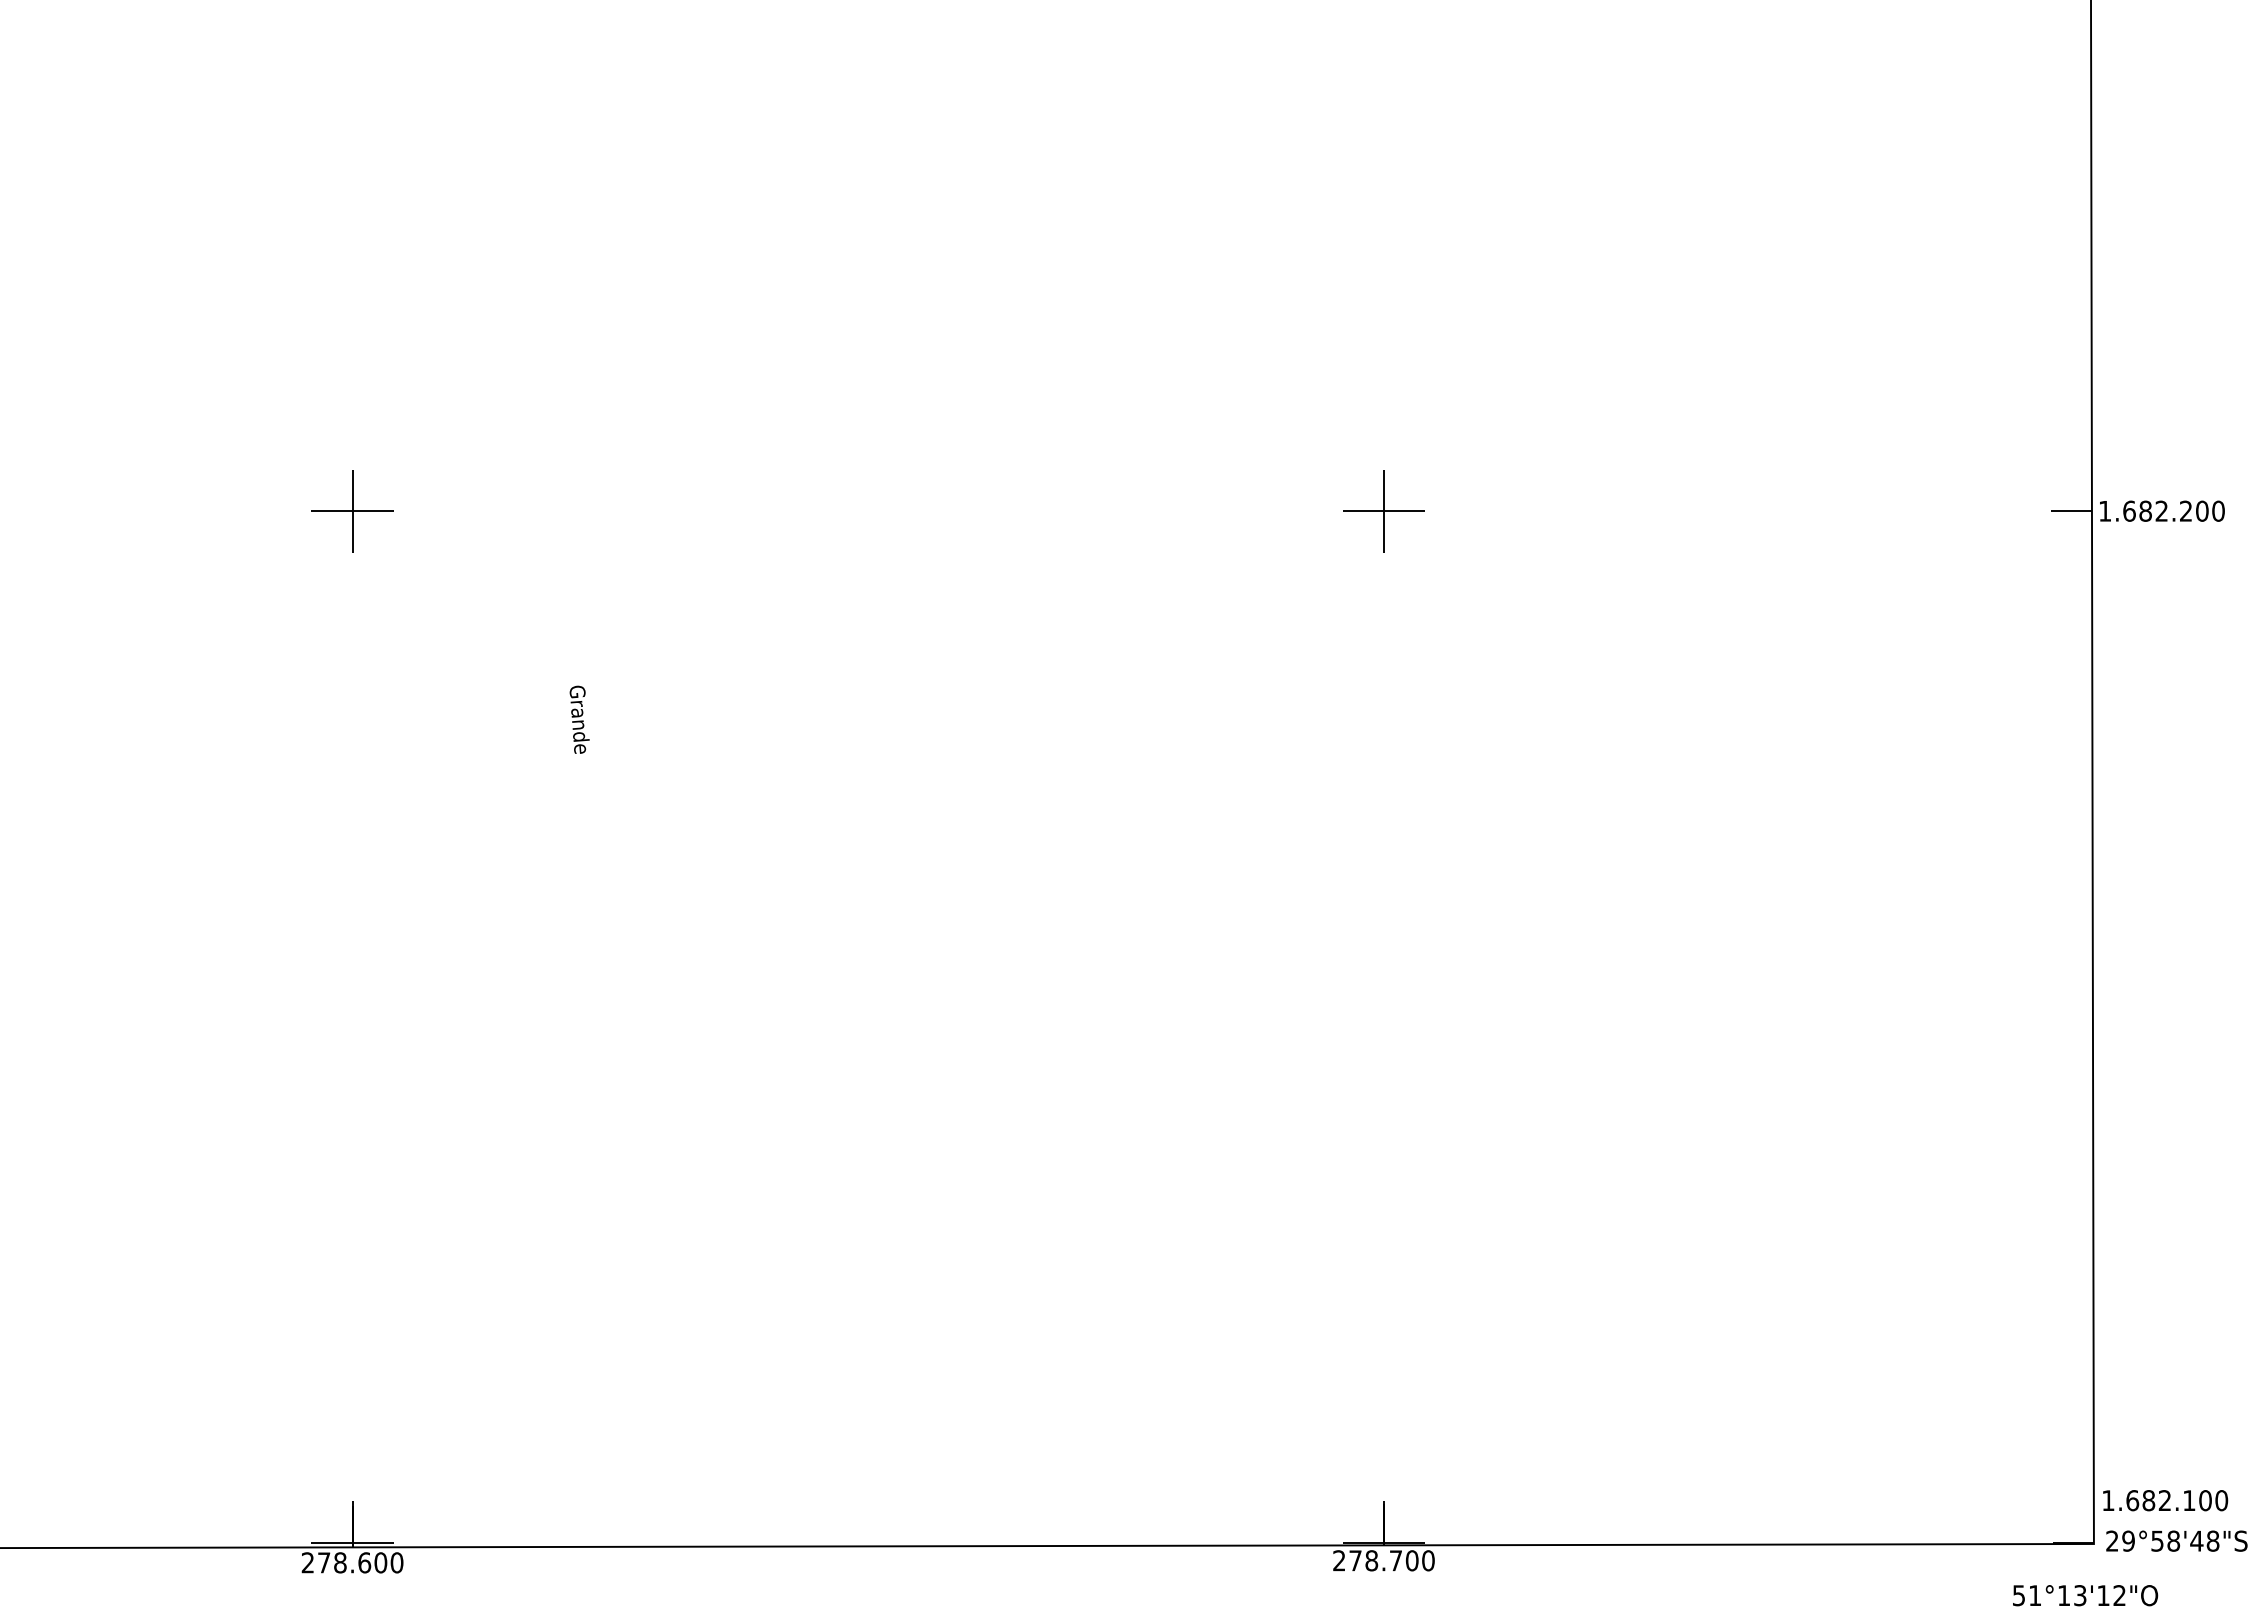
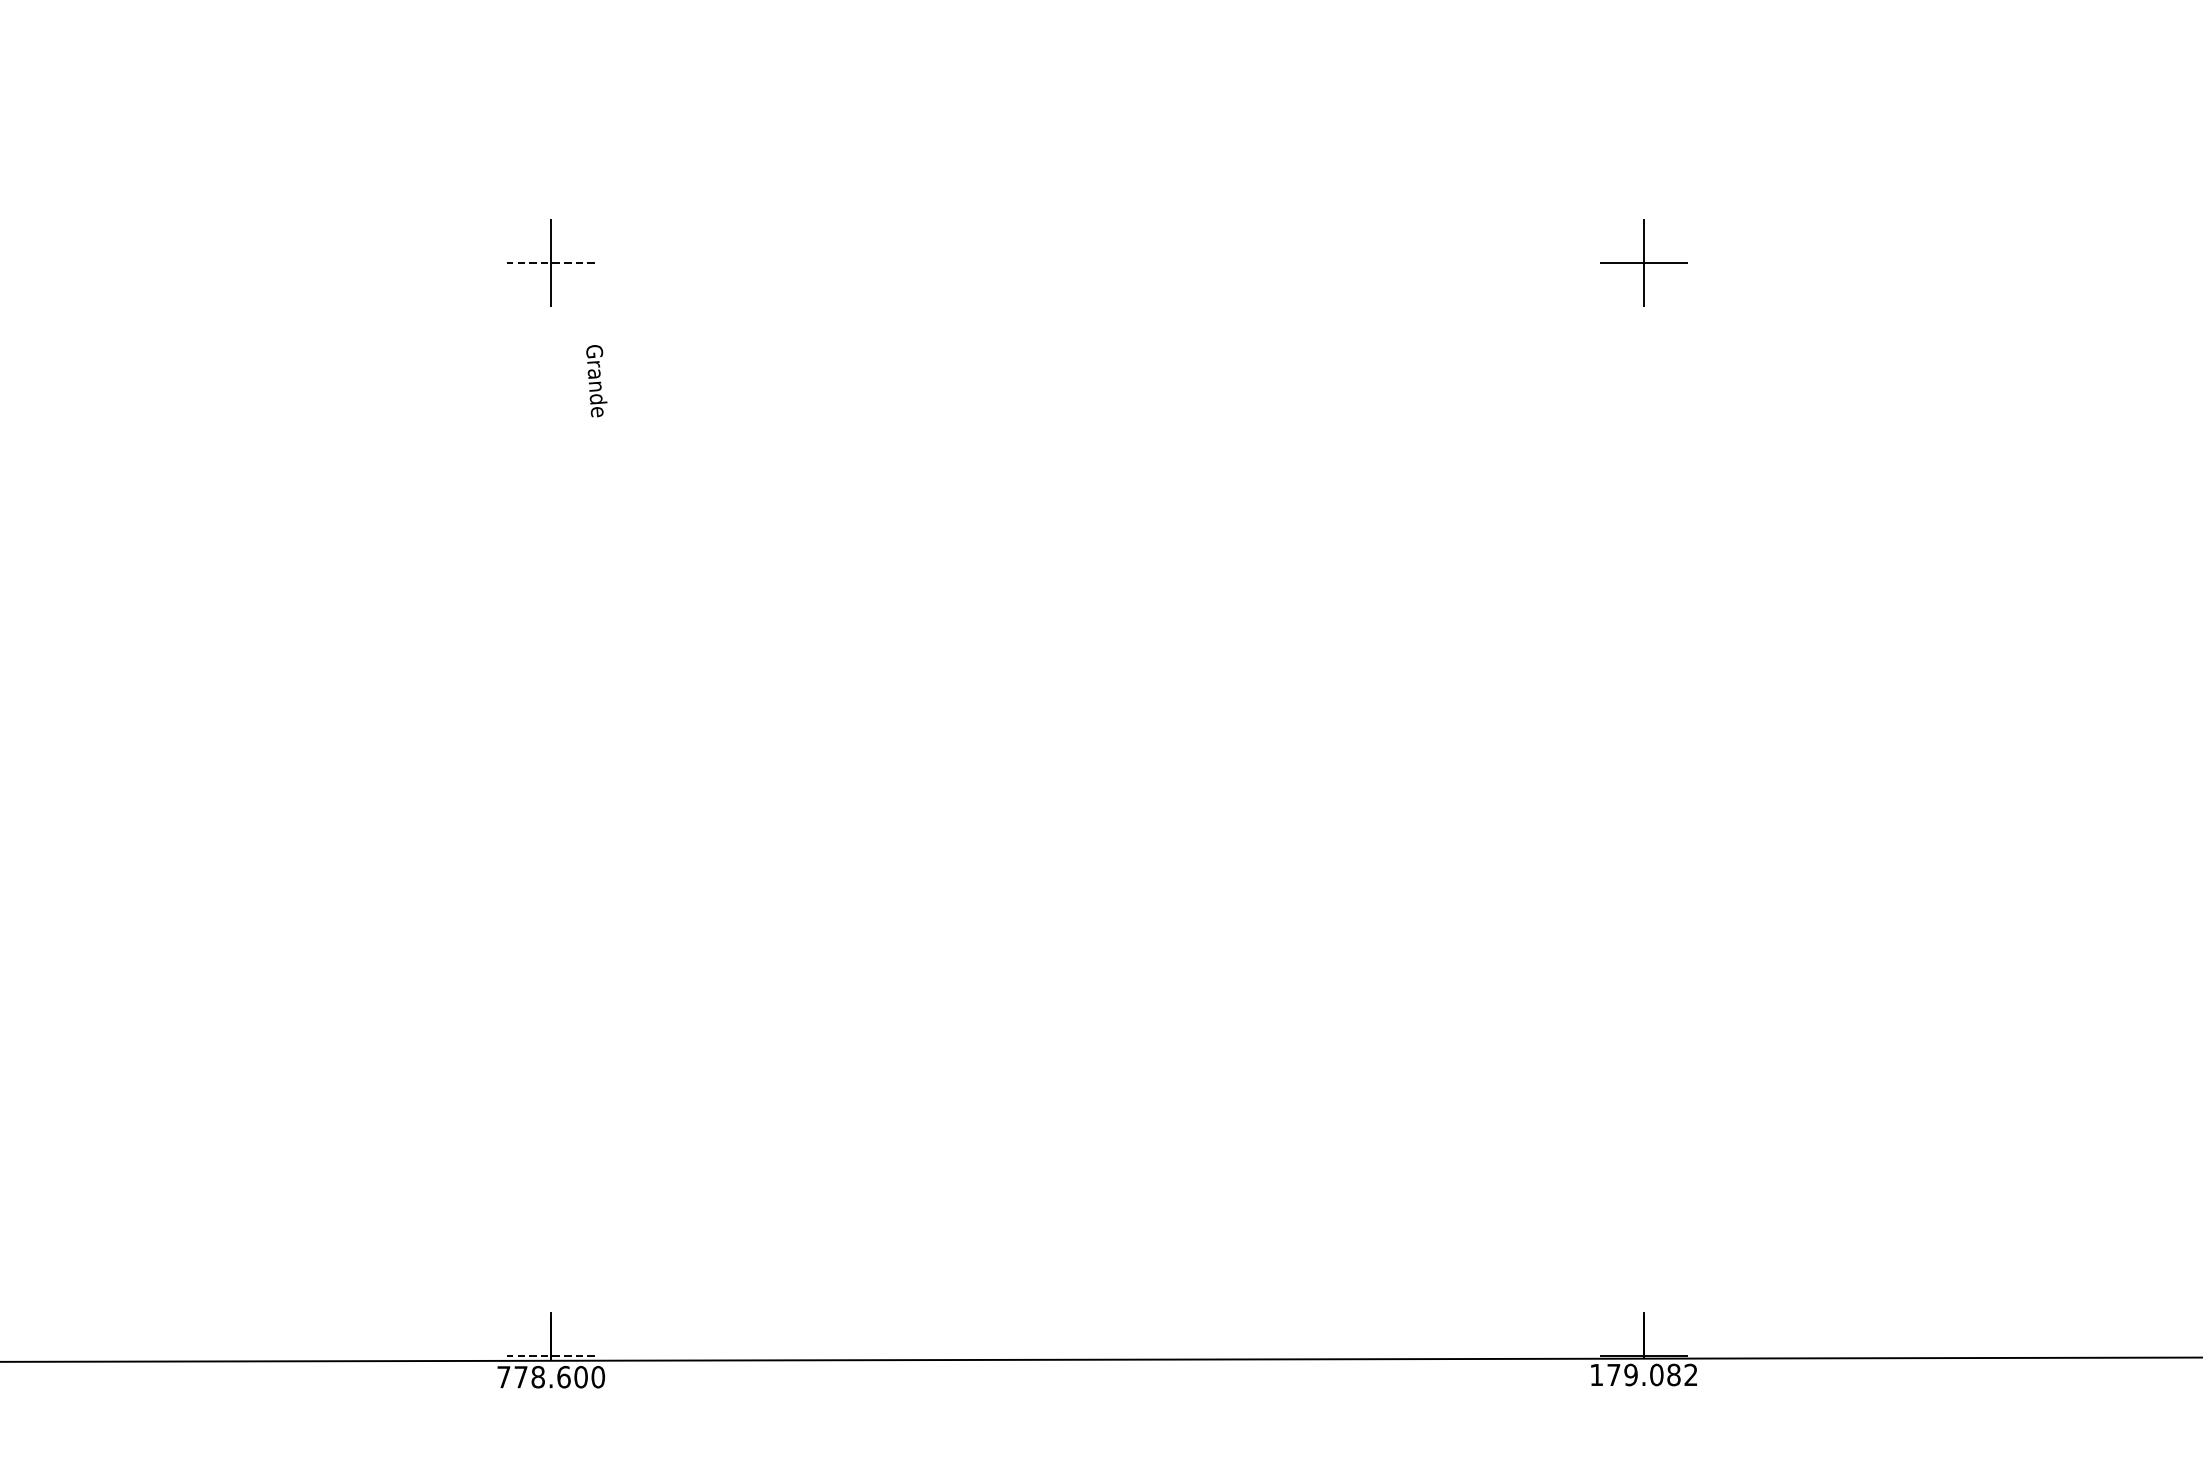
line: (352, 511) -> (551, 263), solid -> dashed
text: (579, 719) -> (596, 380), moved
line: (352, 1542) -> (551, 1355), solid -> dashed
text: (1383, 1560) -> (1643, 1374), 278.700 -> 179.082
text: (307, 1562) -> (503, 1376), 278.600 -> 778.600

